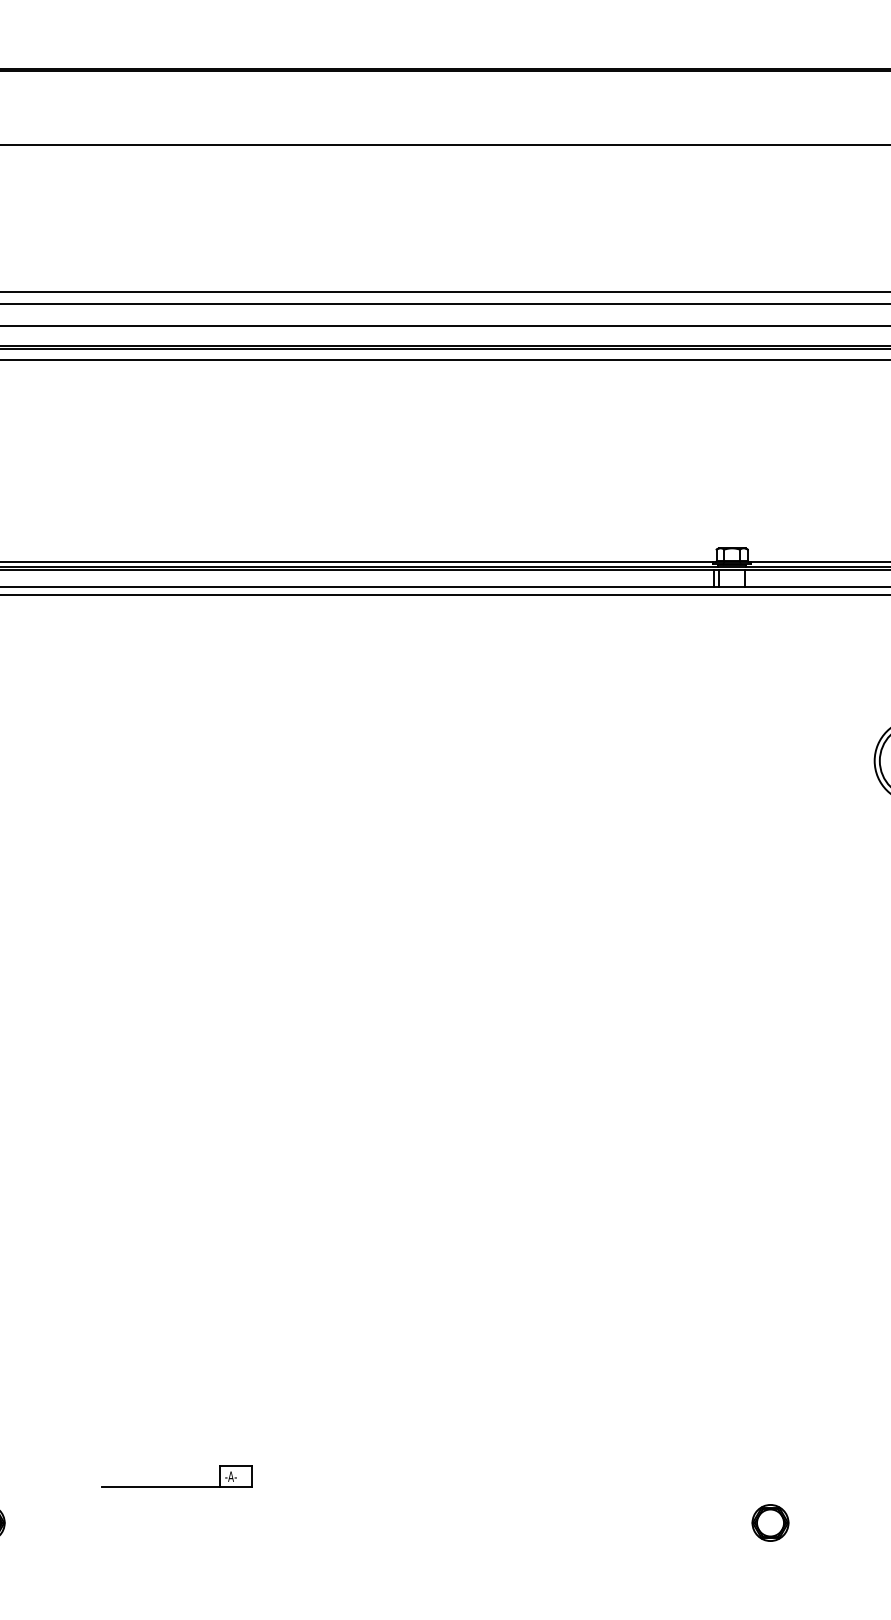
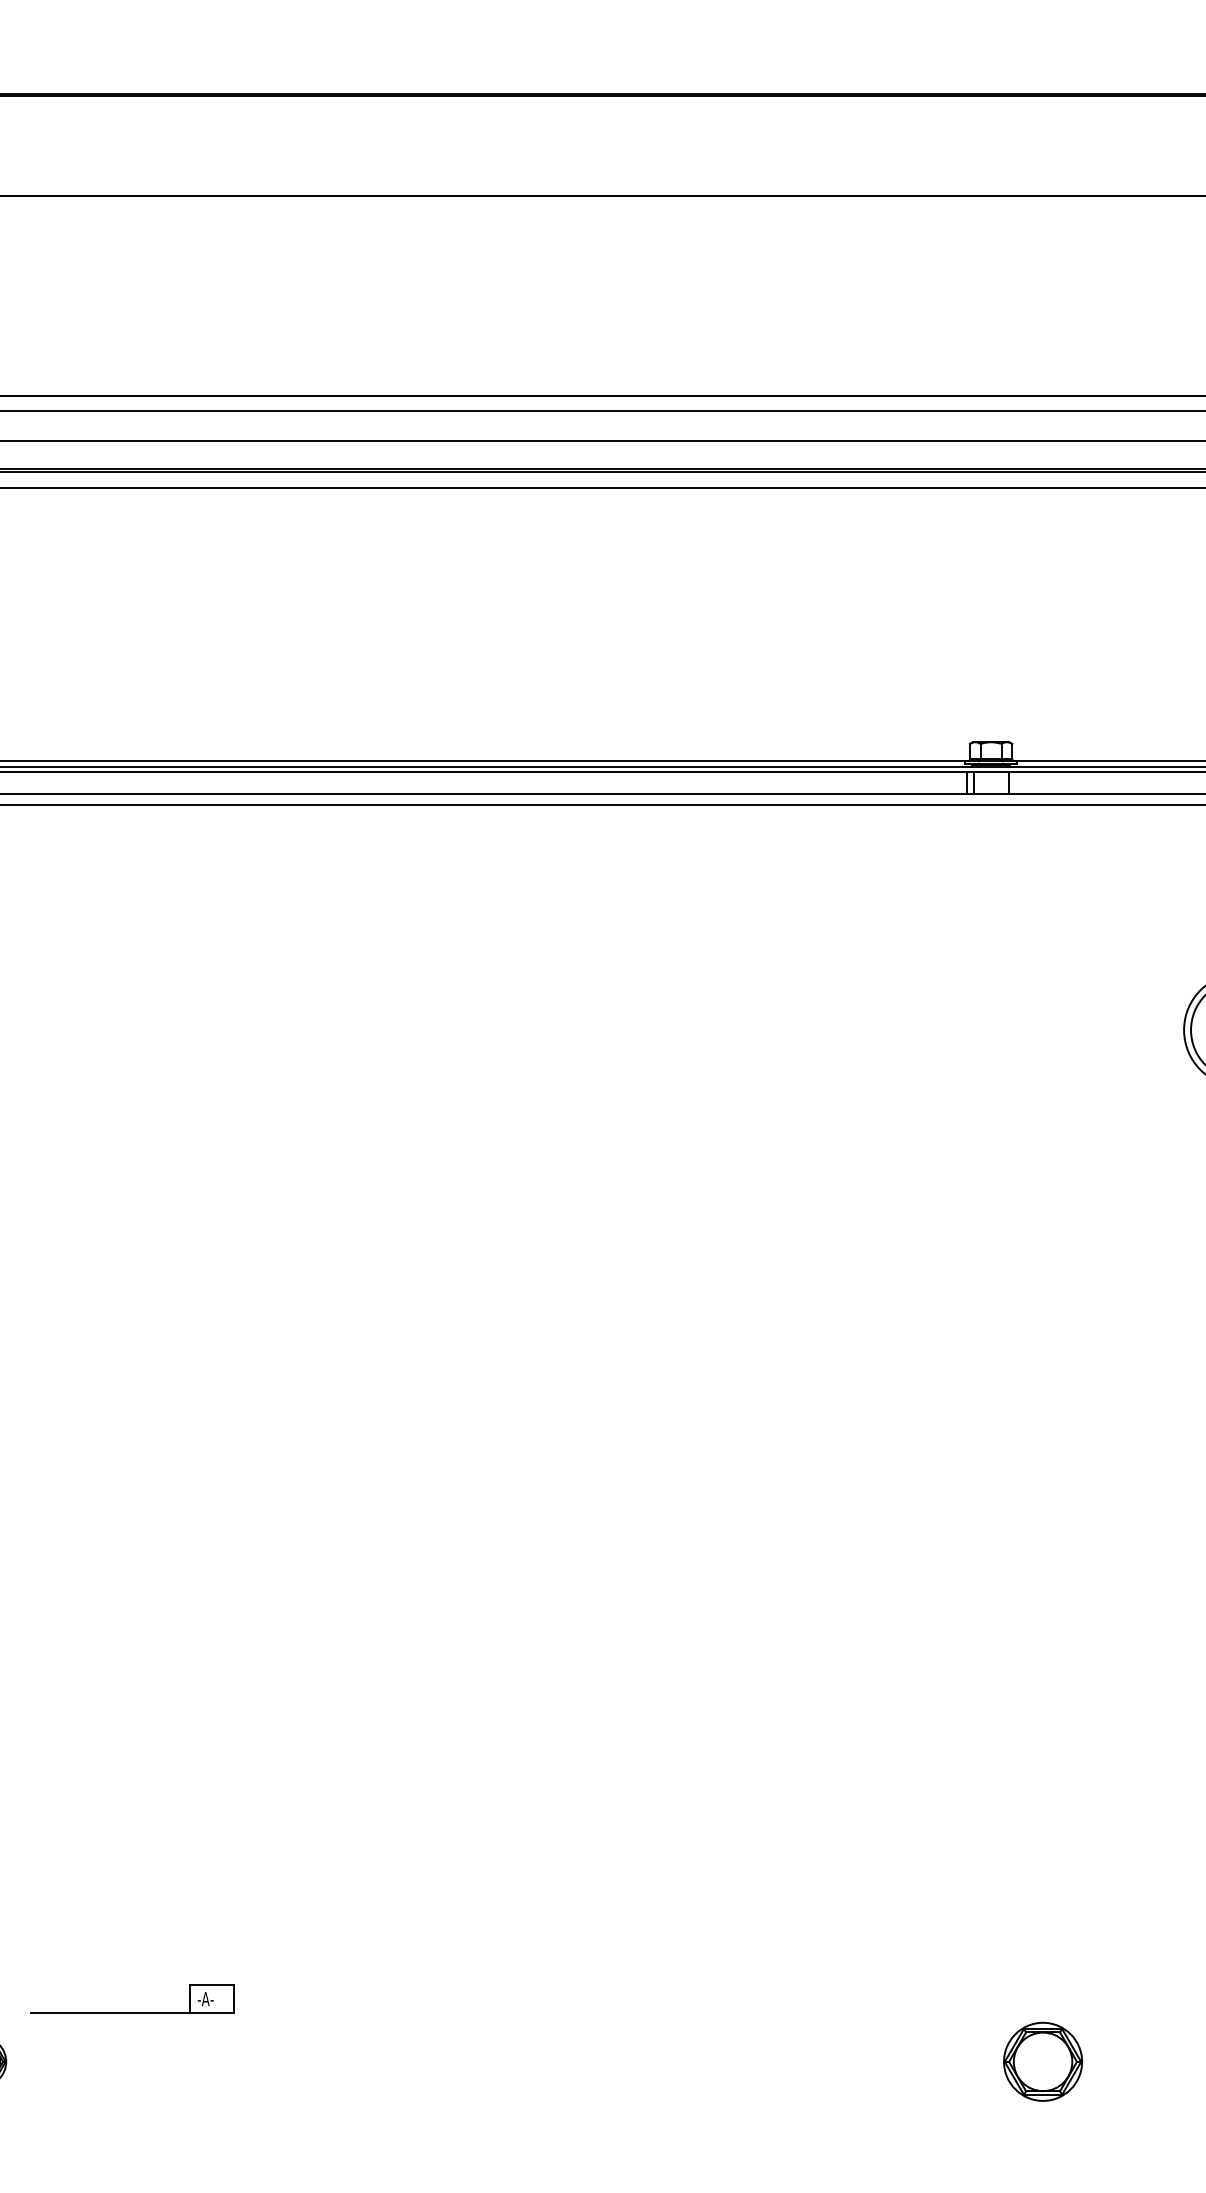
part: (176, 1486) -> (131, 2012), moved
part: (770, 1522) -> (1043, 2061), size x1.6

